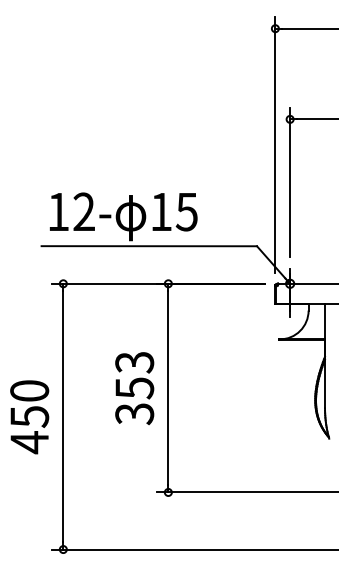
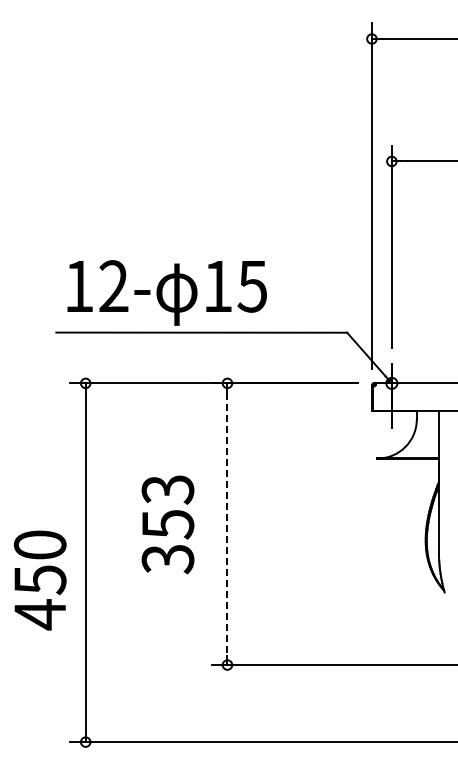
text: (134, 388) -> (167, 524), moved
line: (168, 388) -> (227, 524), solid -> dashed
text: (29, 417) -> (40, 580), moved

